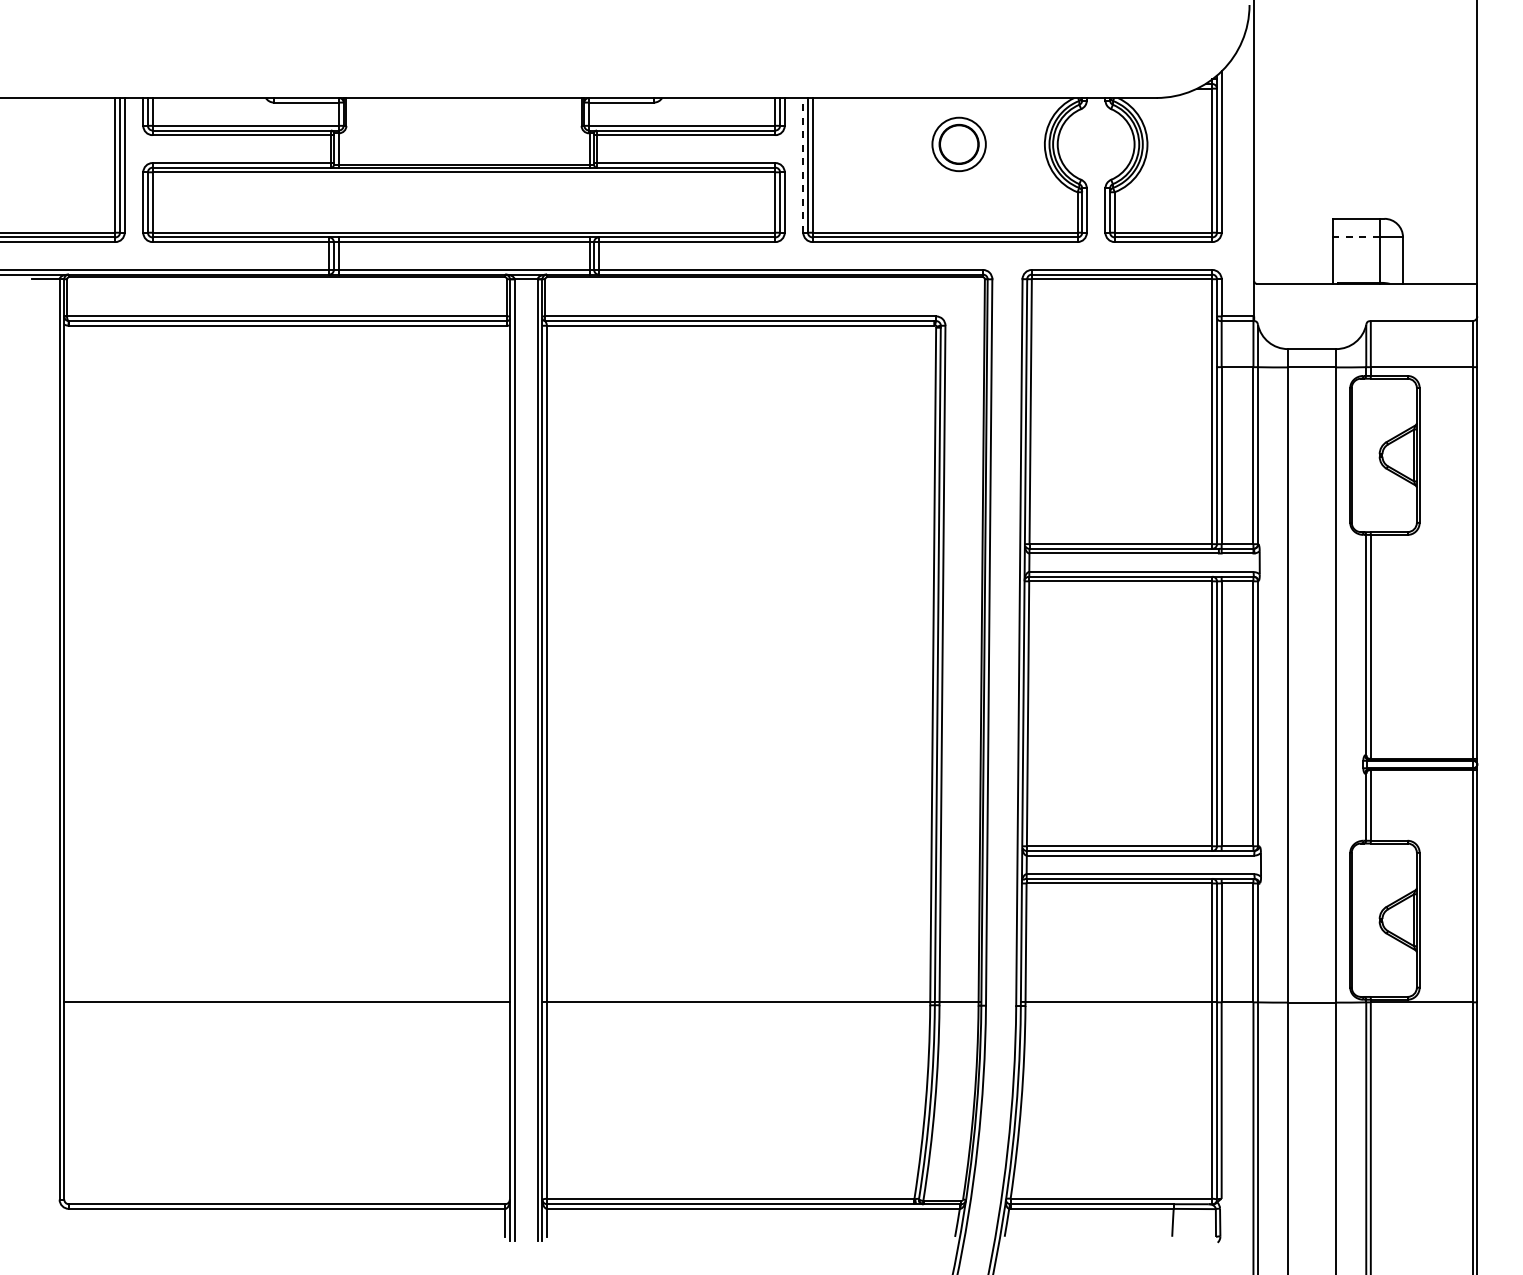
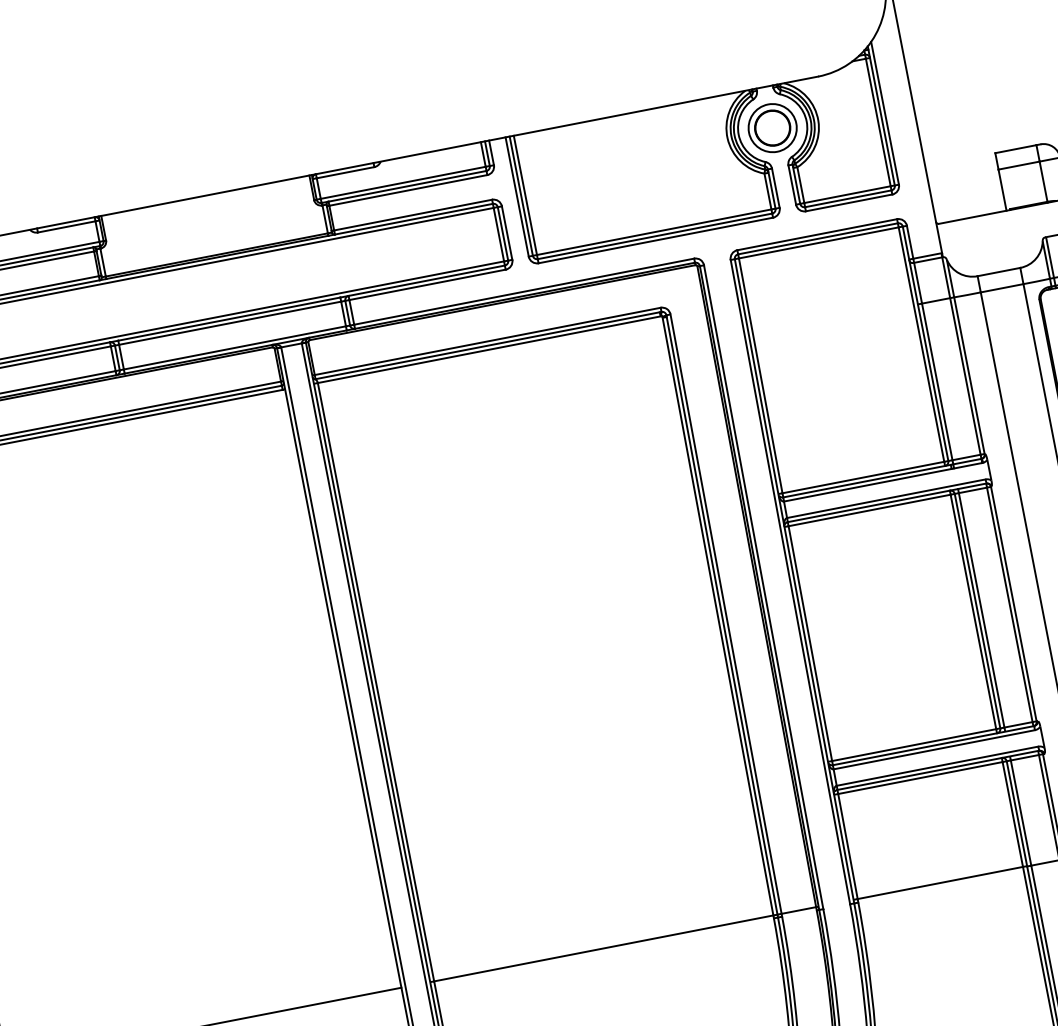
part: (958, 144) -> (772, 128), moved
line: (803, 164) -> (517, 196), dashed -> solid
line: (1356, 237) -> (1019, 165), dashed -> solid

